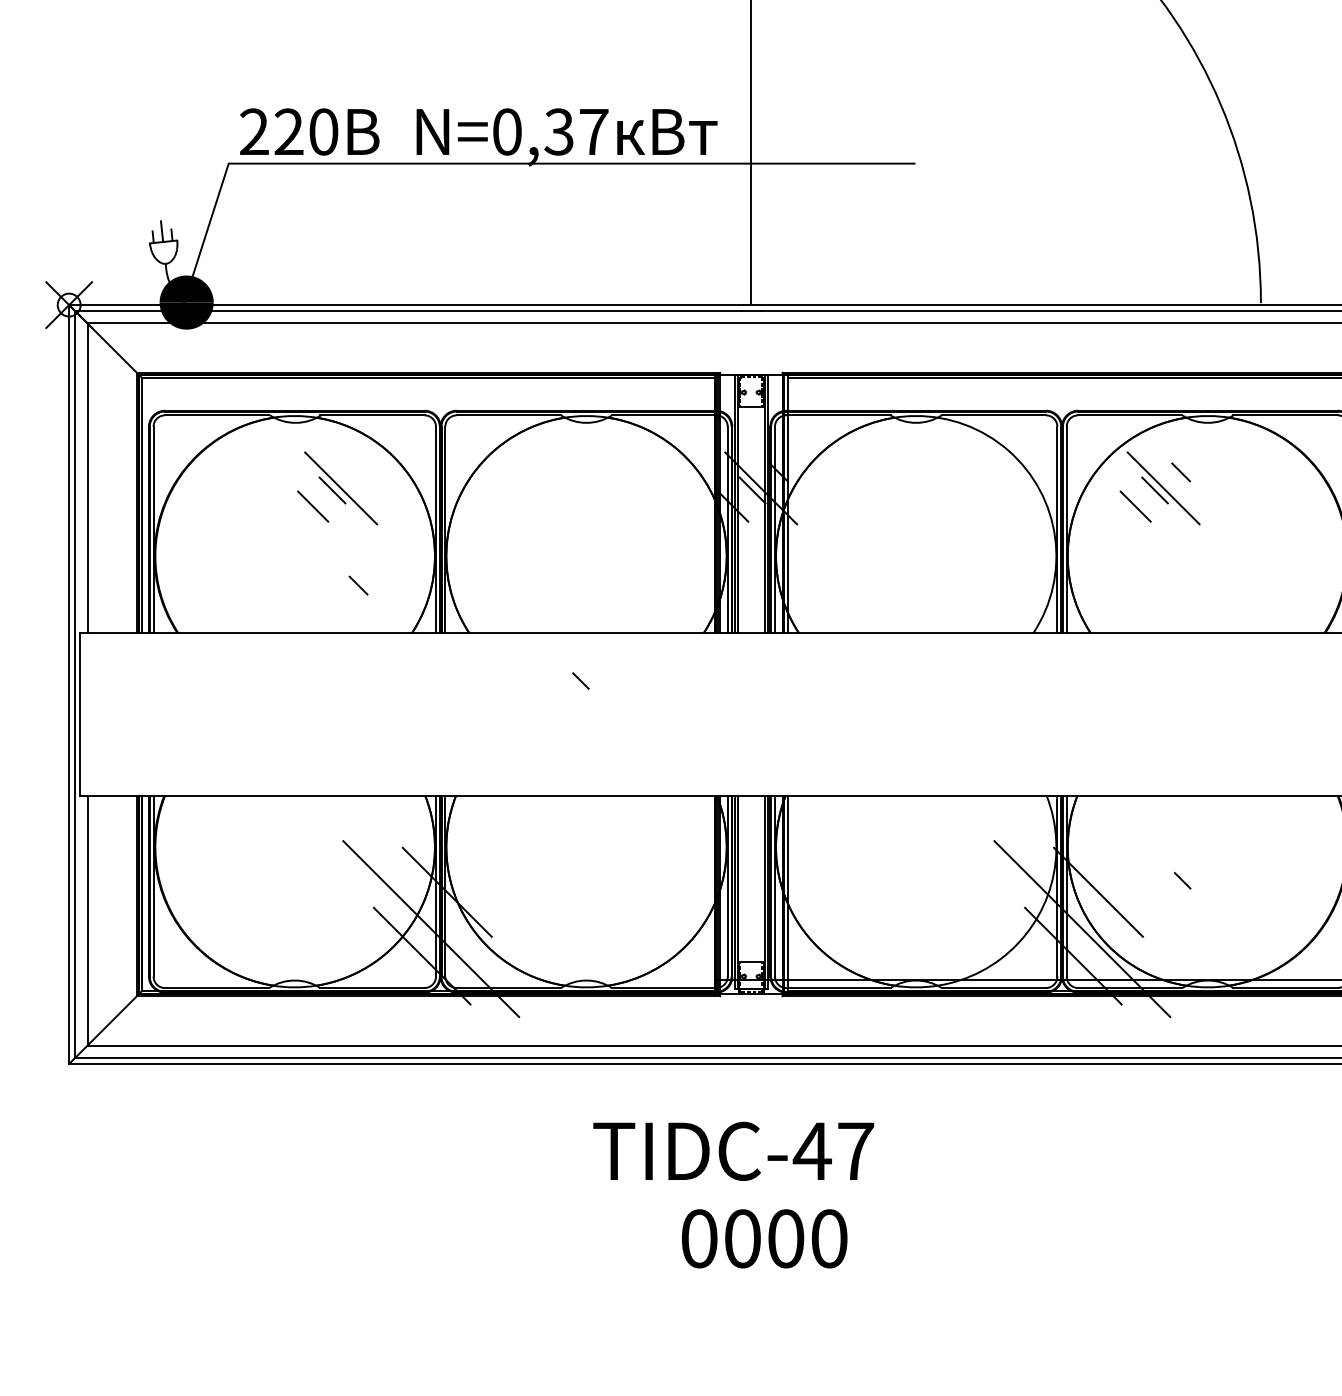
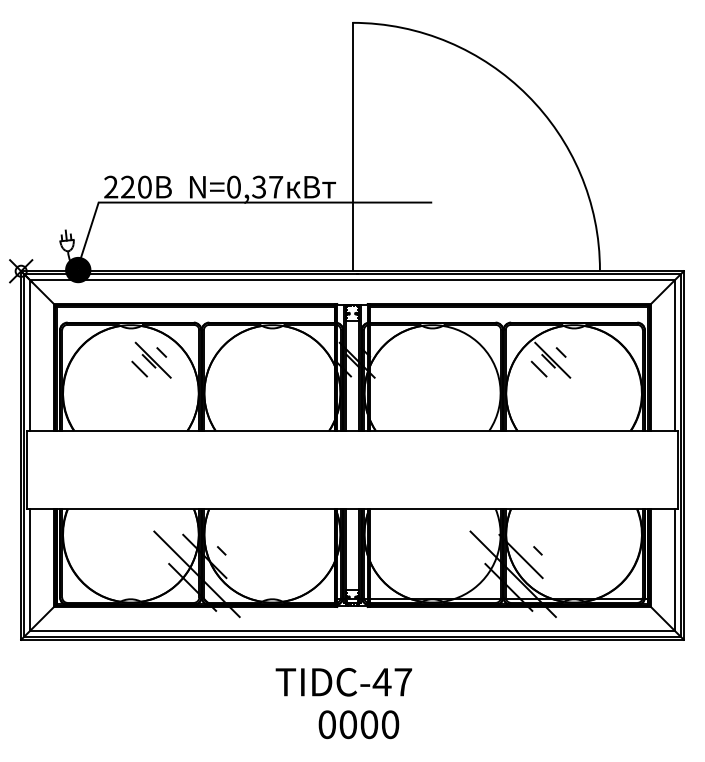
line: (358, 585) -> (161, 352), moved
line: (580, 680) -> (221, 550), moved
line: (1181, 880) -> (537, 550), moved

